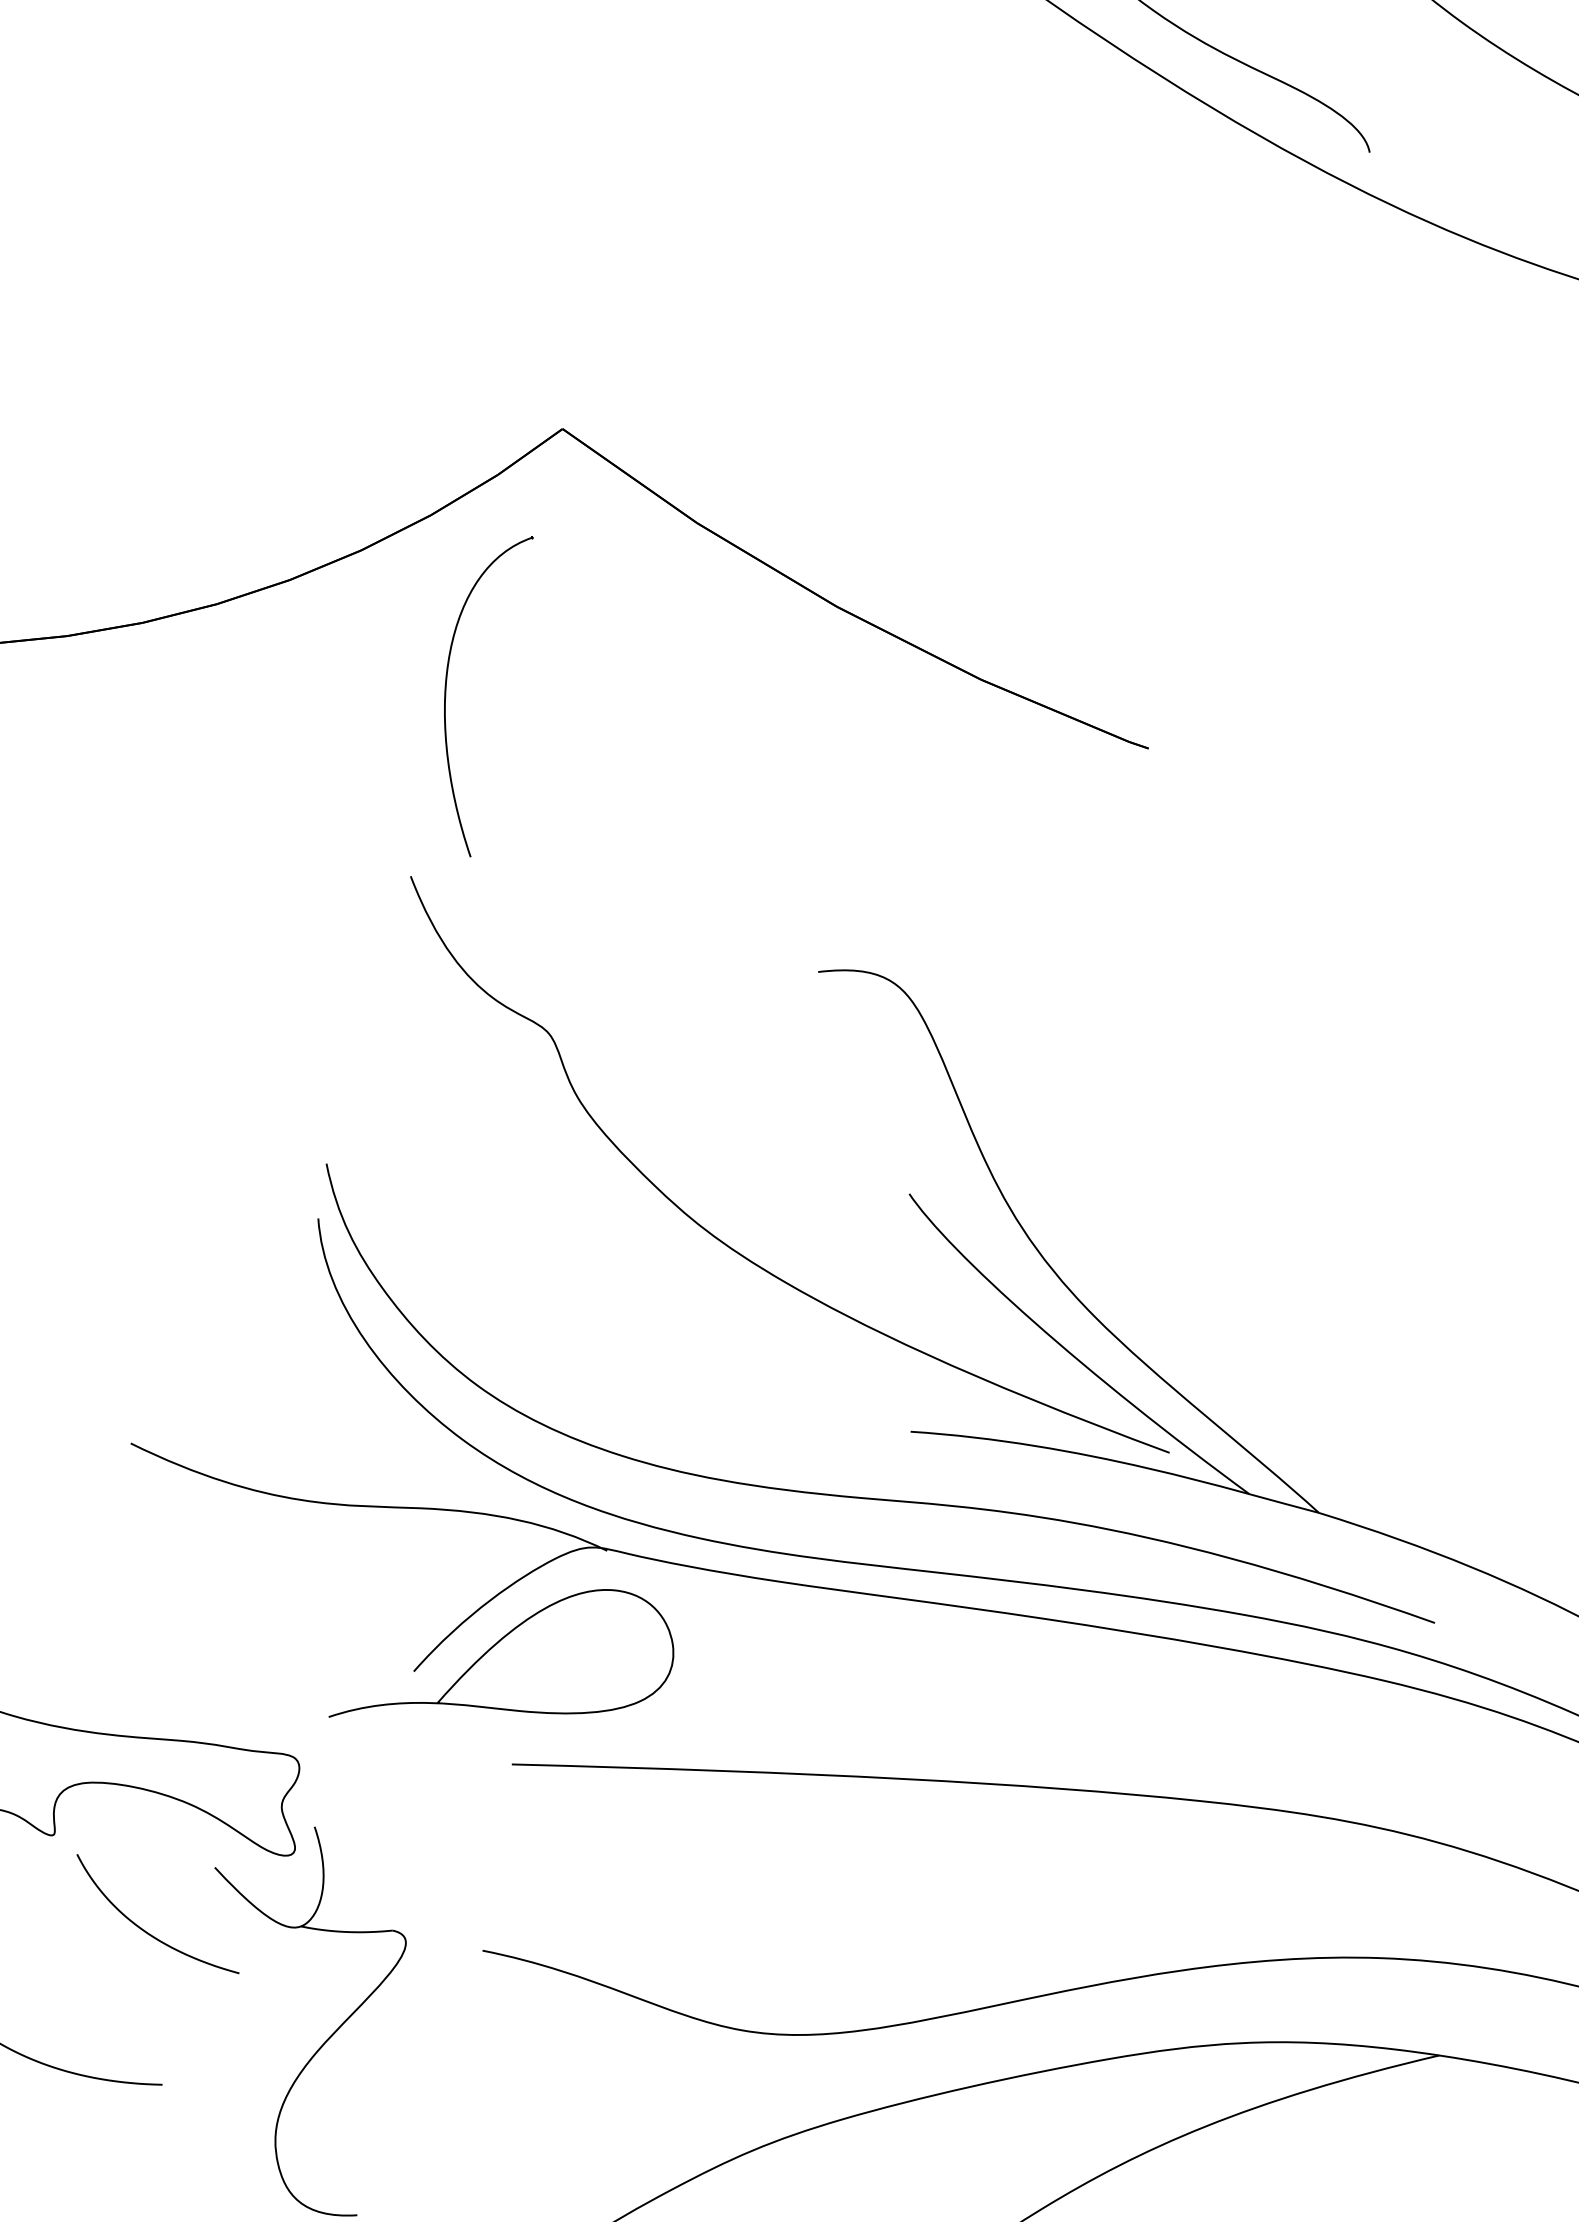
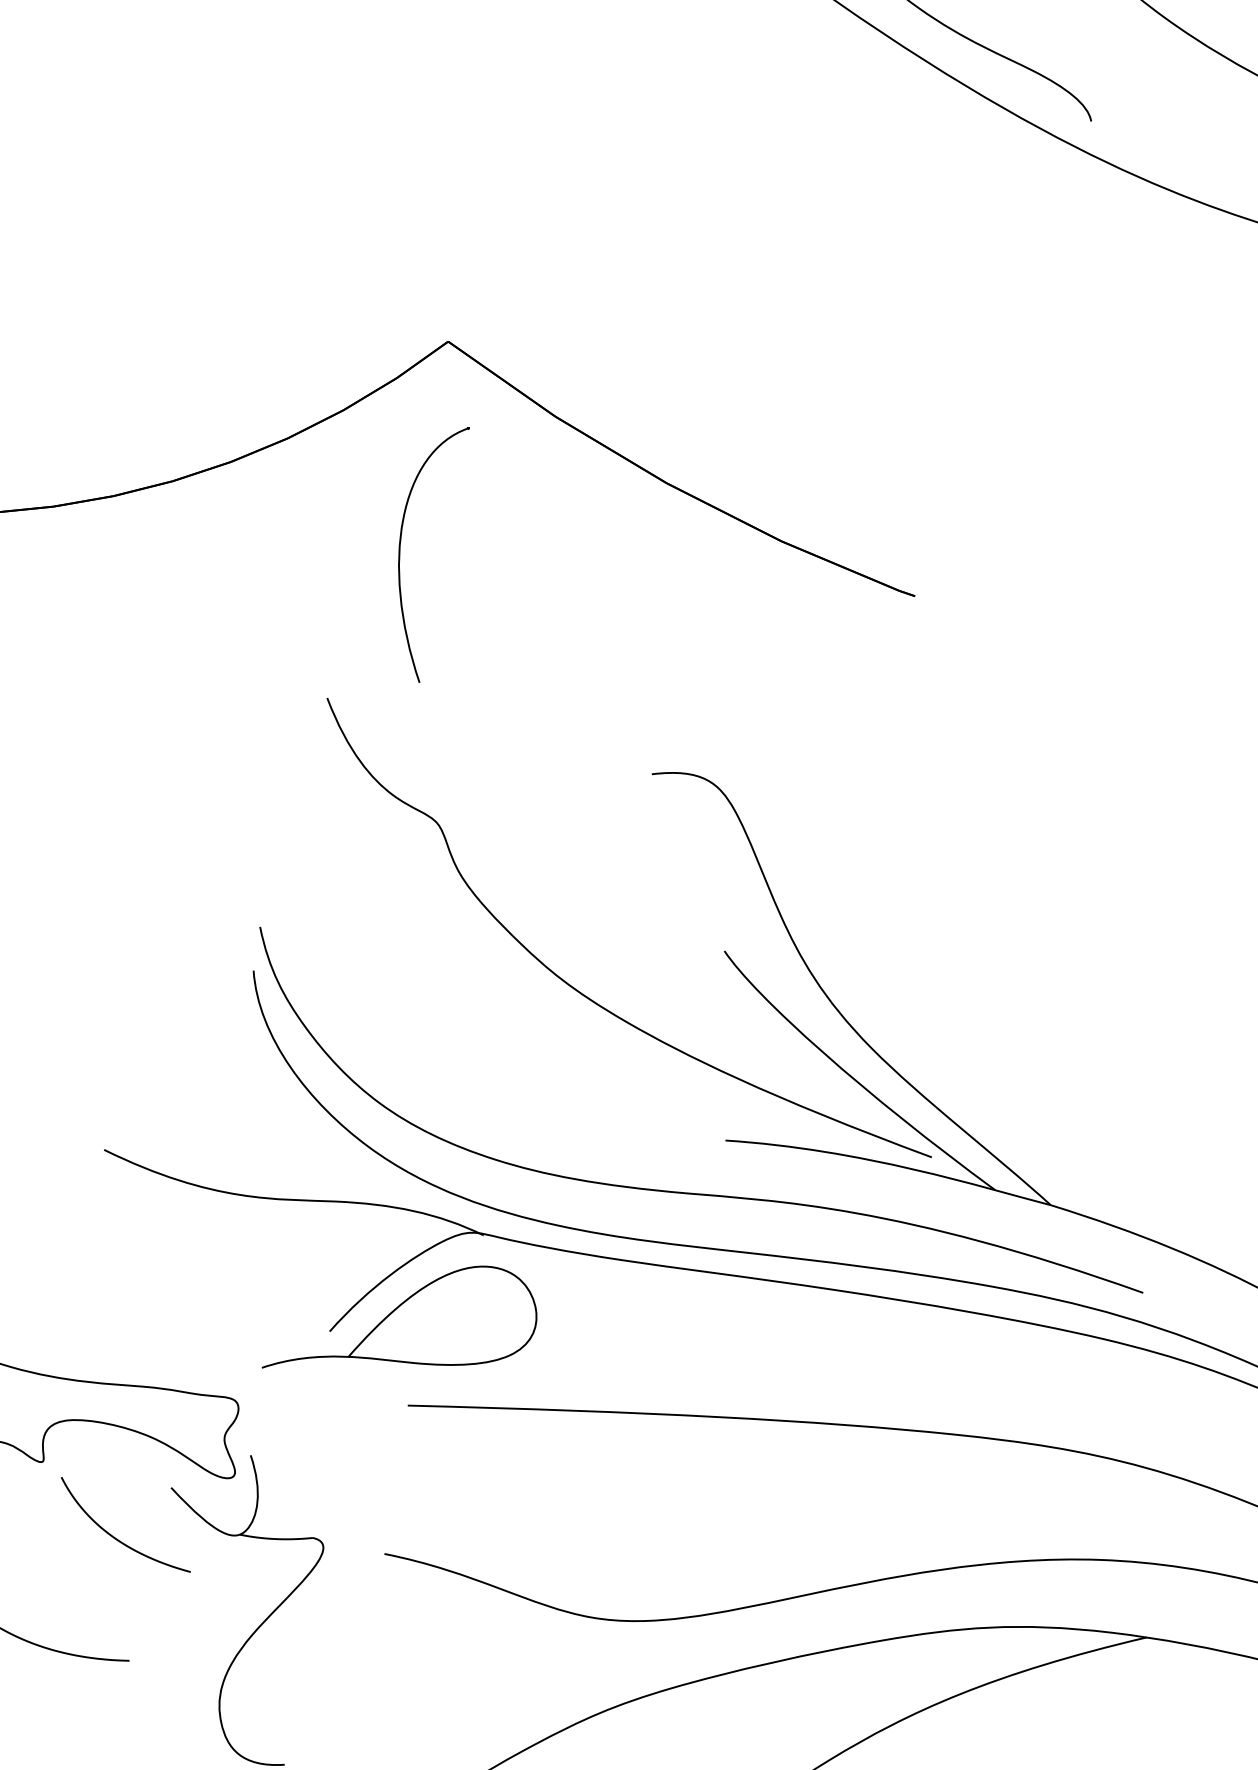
part: (446, 696) -> (400, 554), moved

